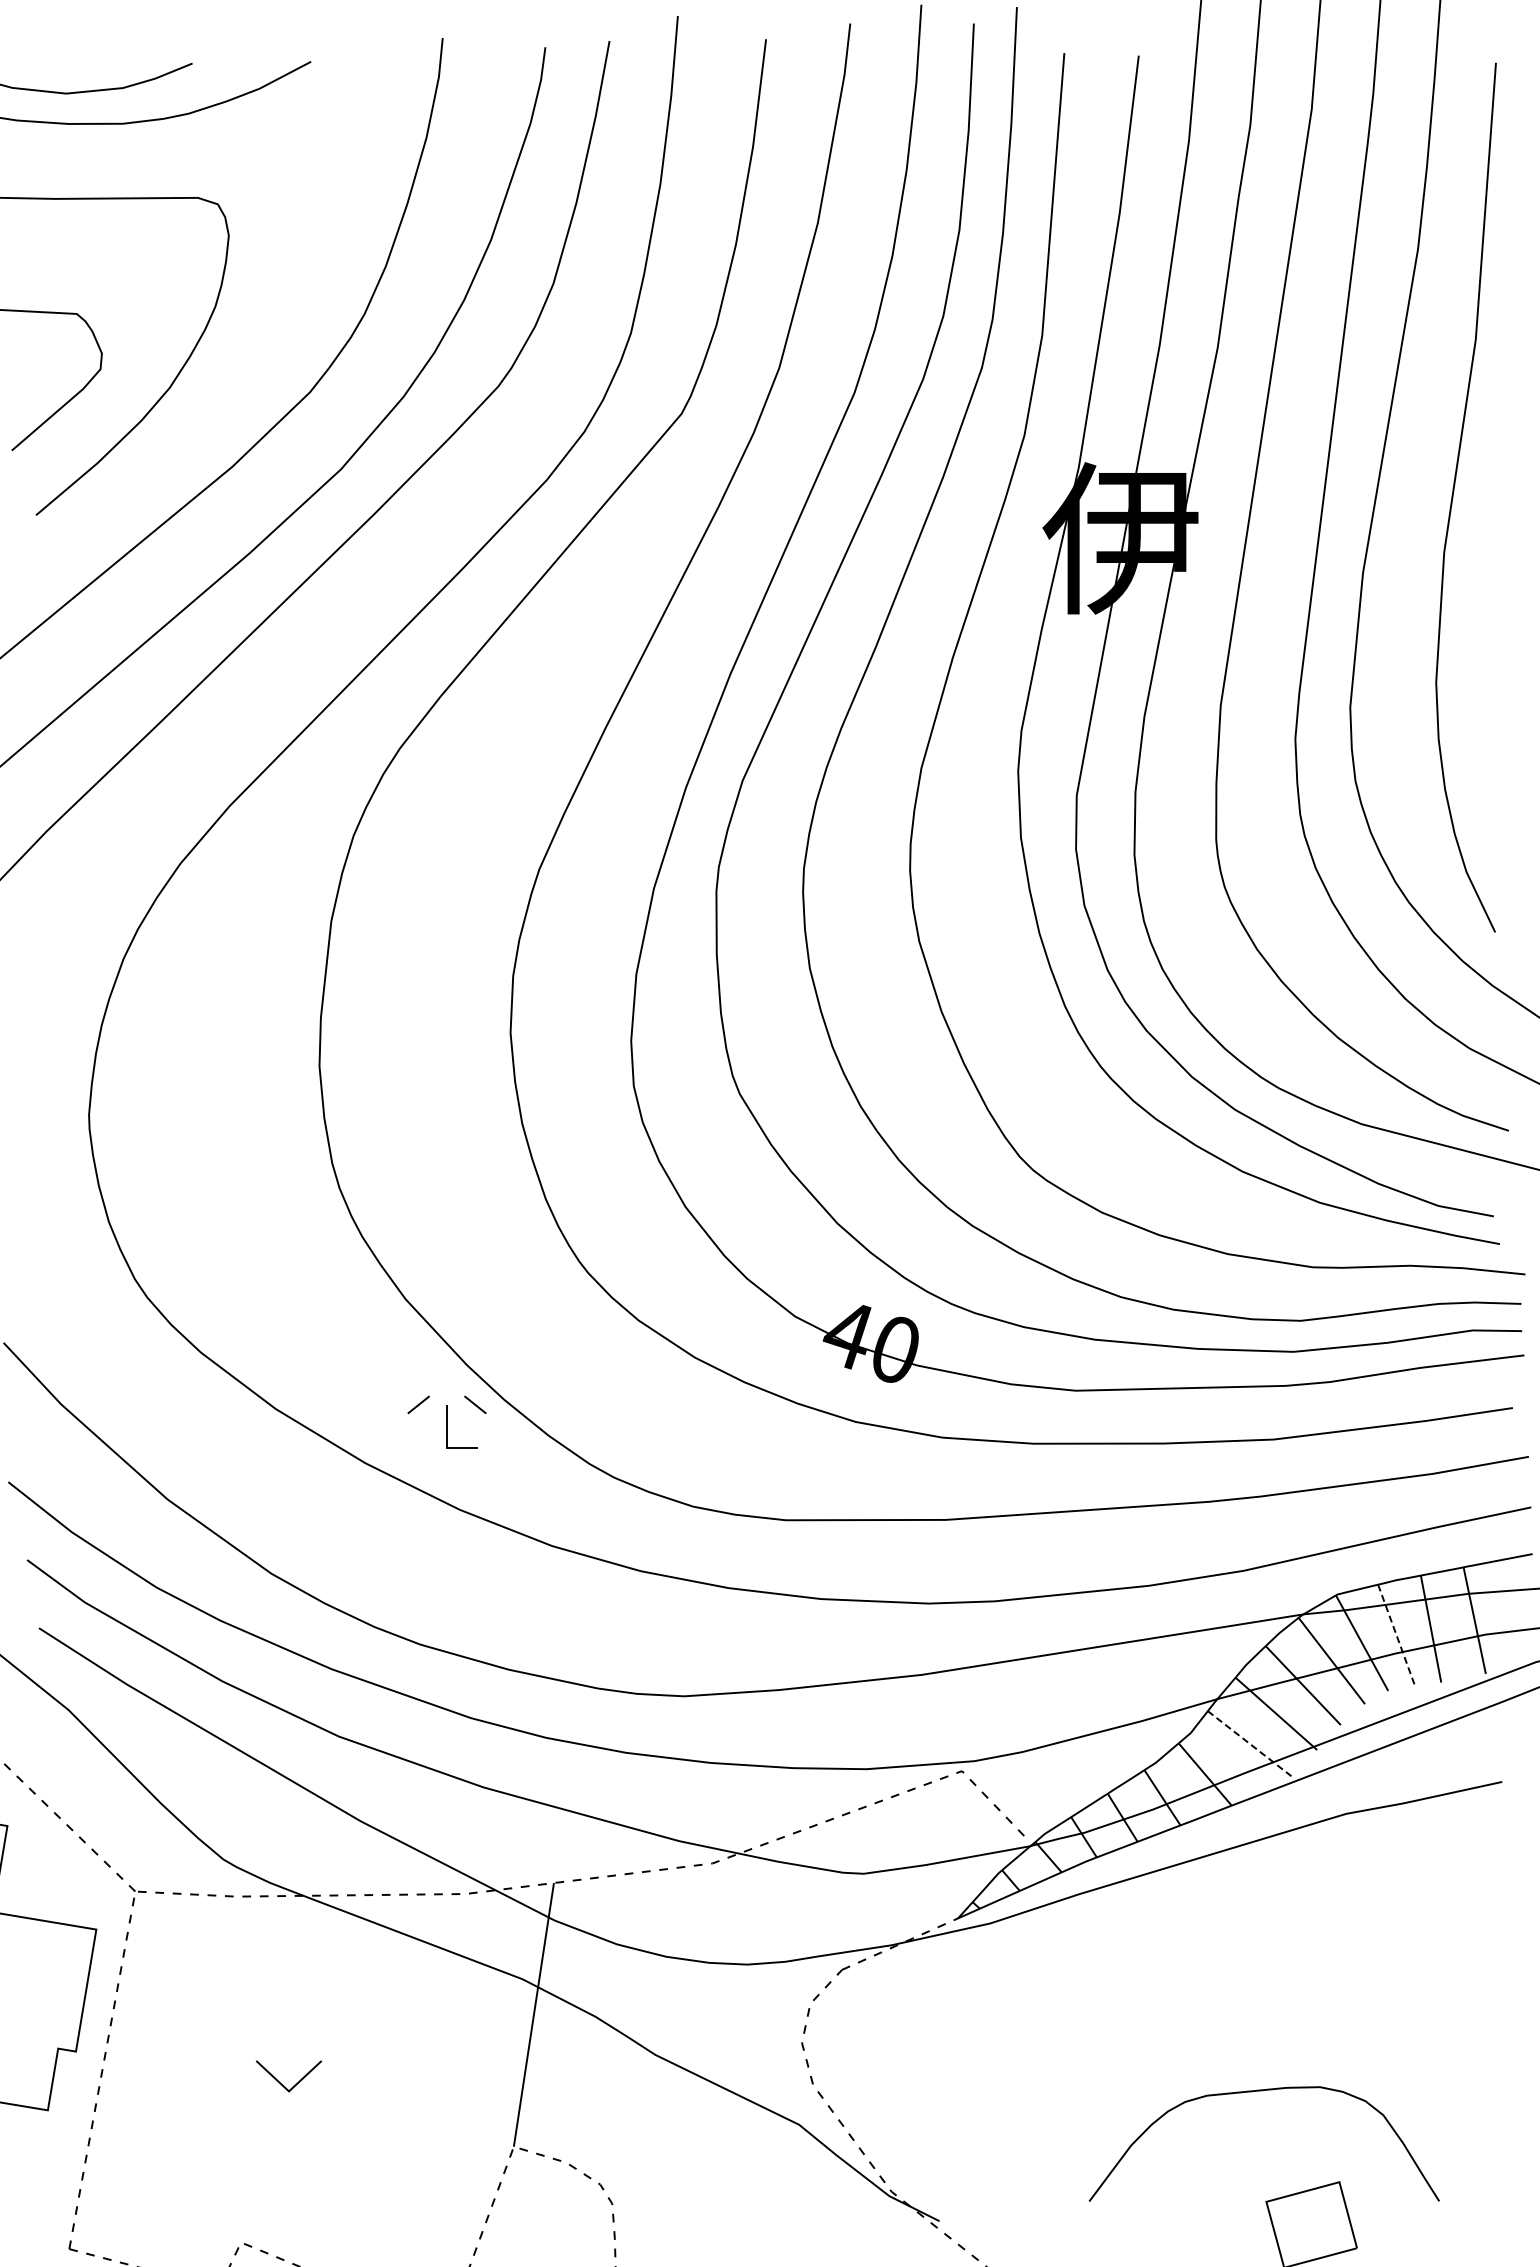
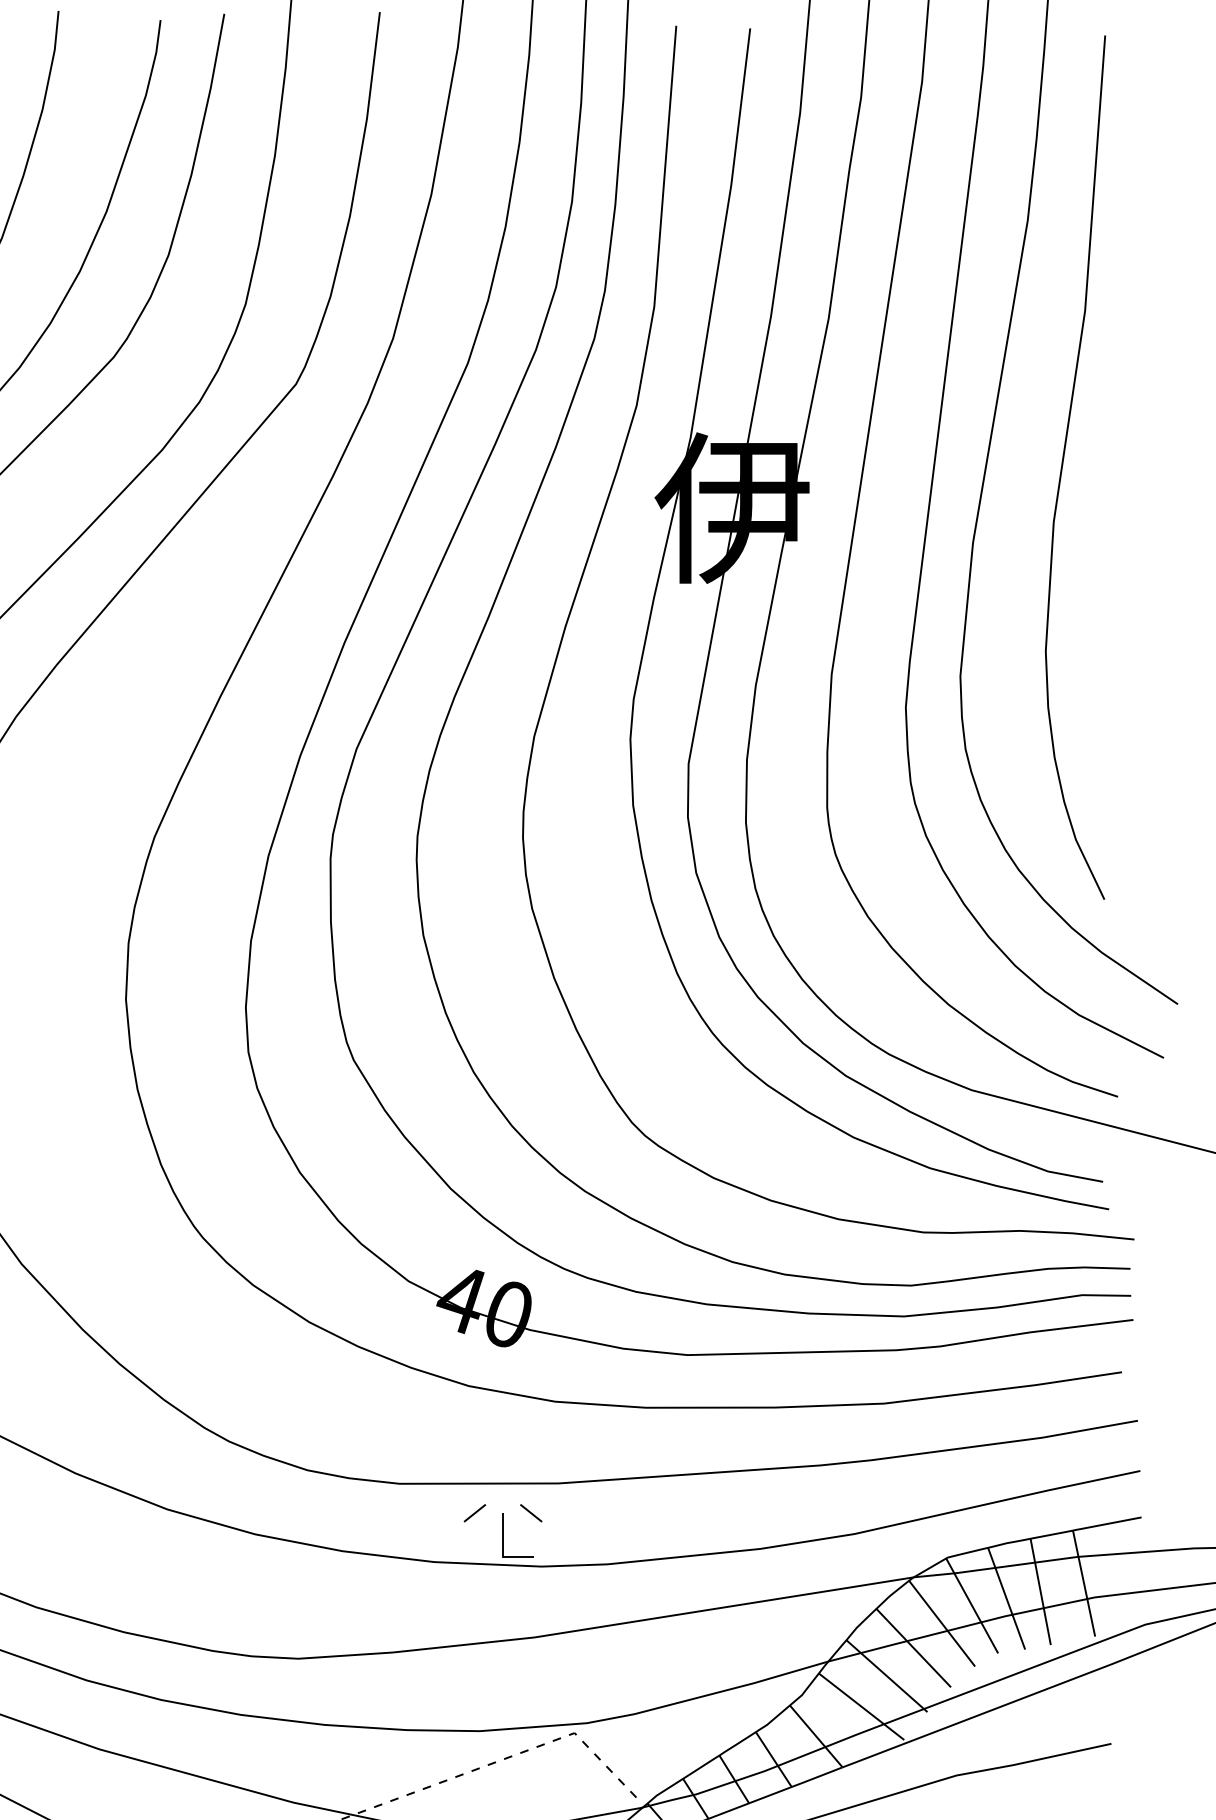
part: (446, 1421) -> (502, 1529), moved
line: (1396, 1636) -> (1006, 1599), dashed -> solid
line: (1251, 1744) -> (862, 1706), dashed -> solid

